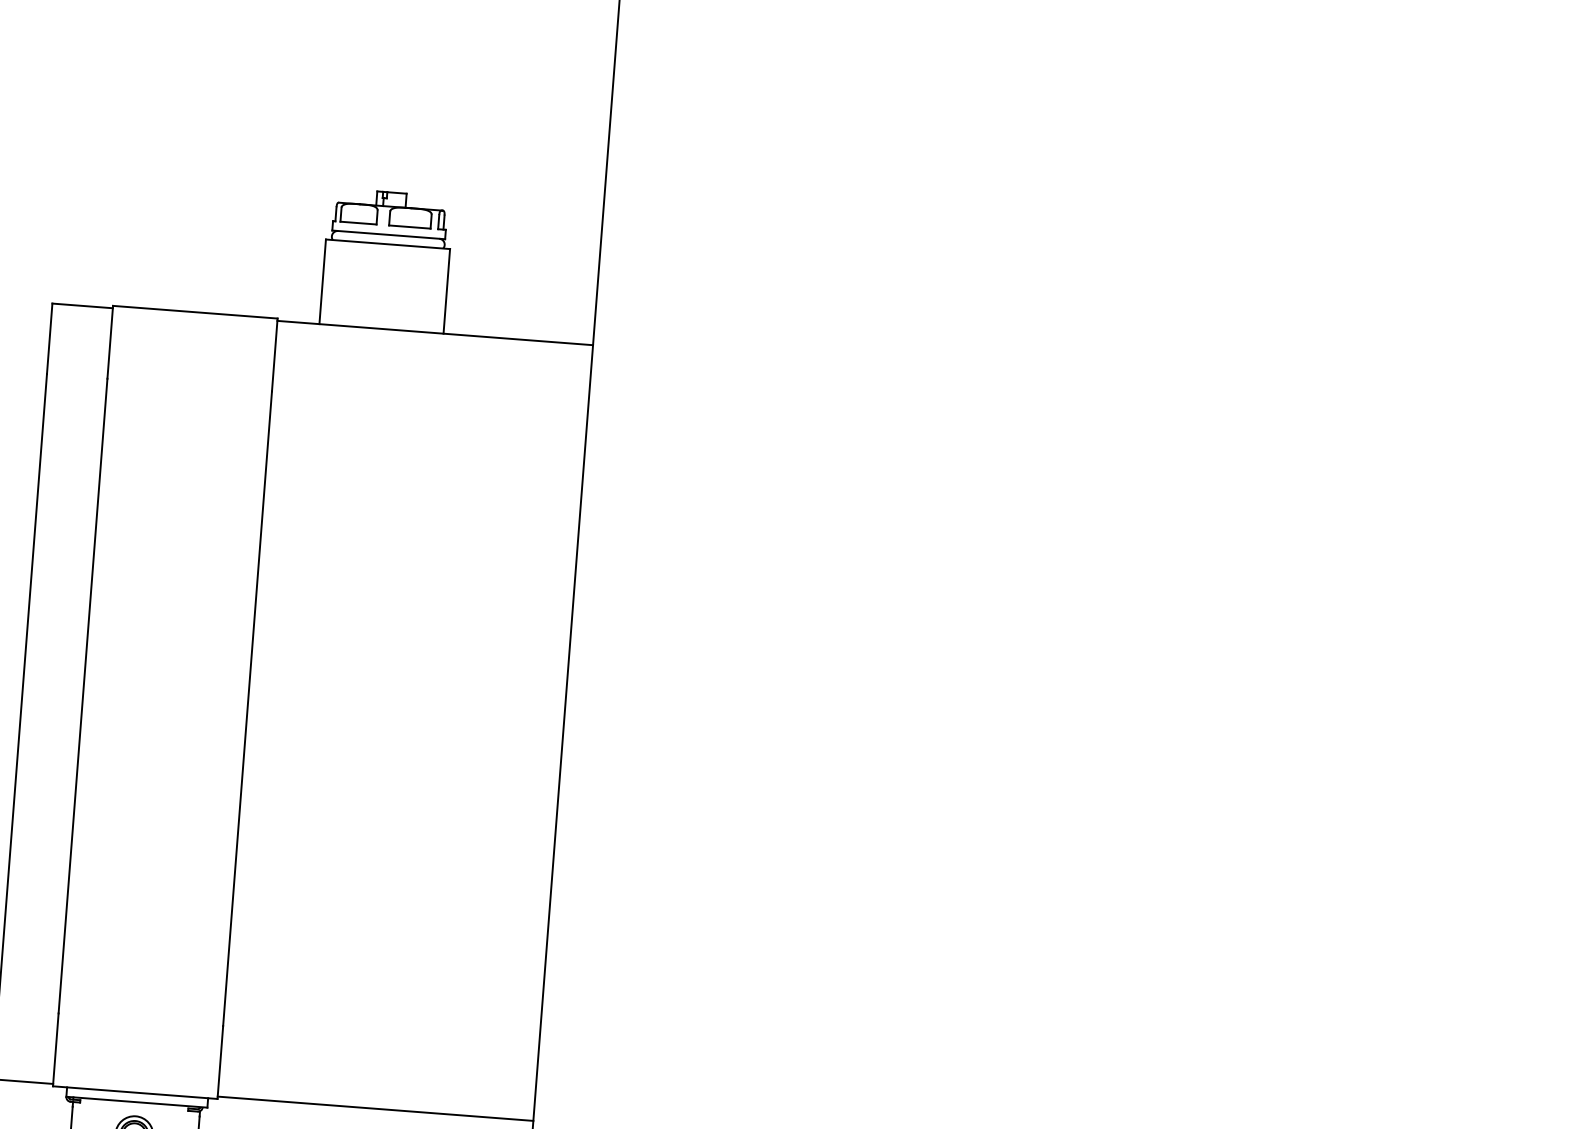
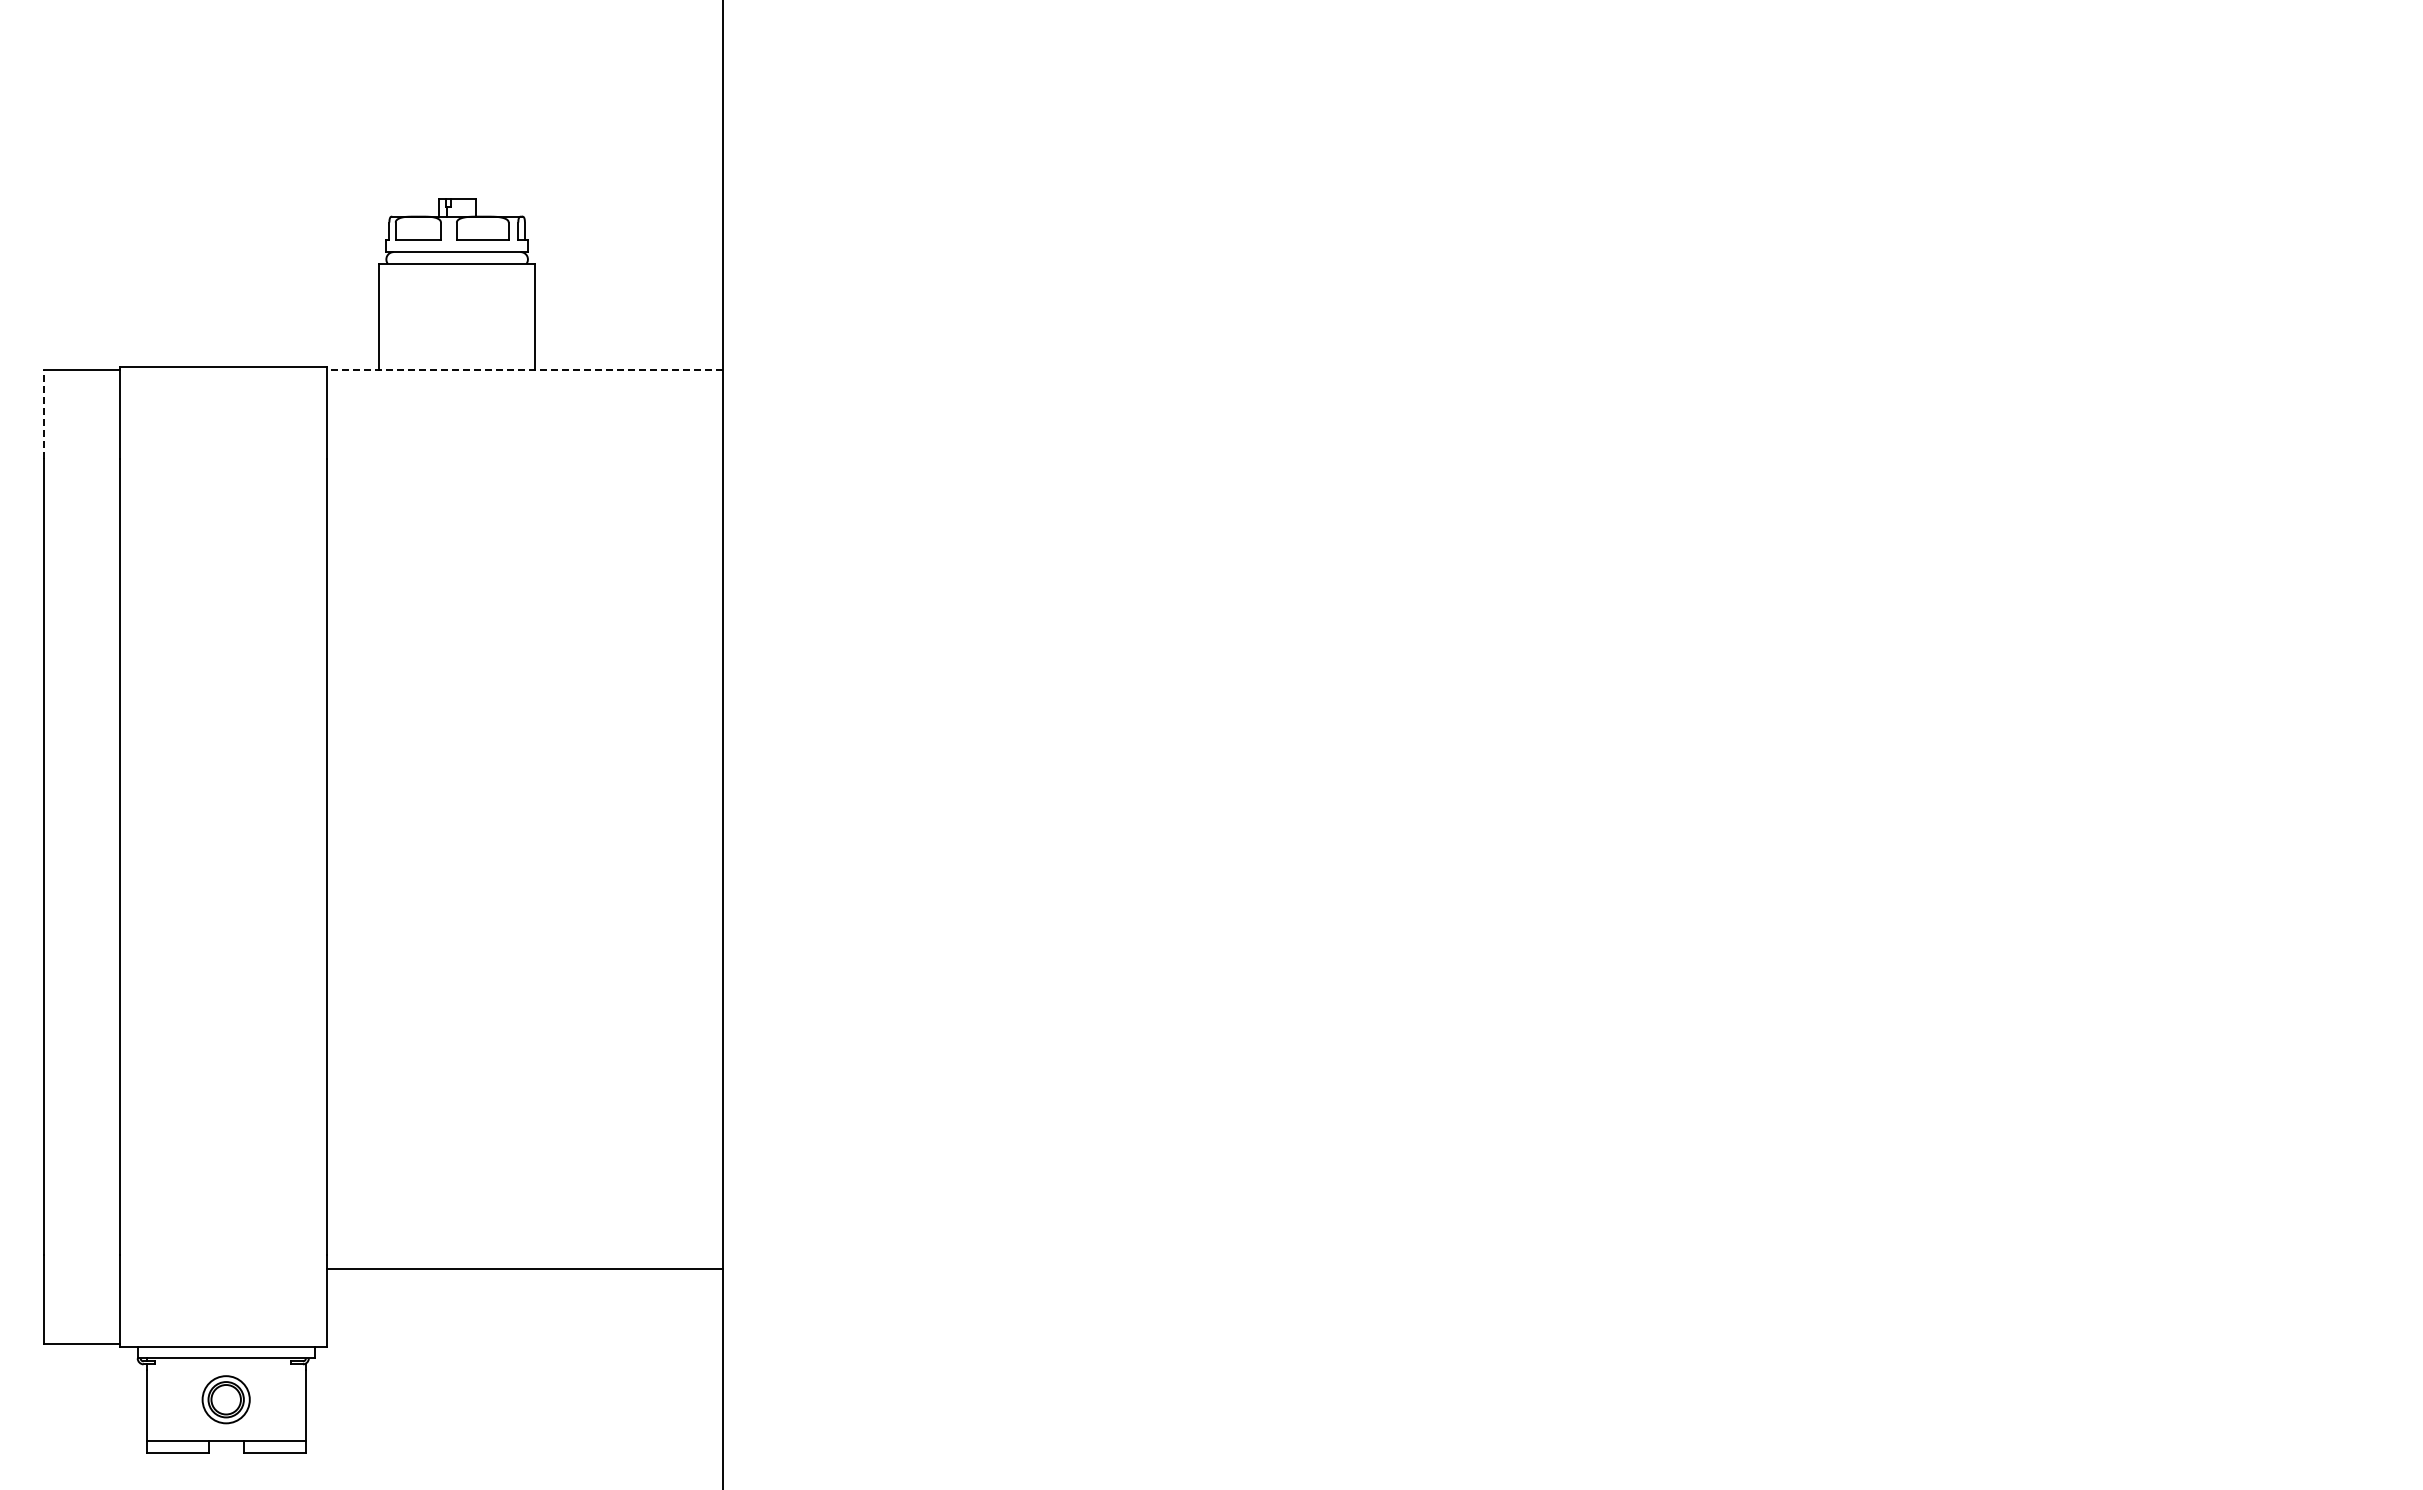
line: (435, 333) -> (524, 370), solid -> dashed
line: (50, 338) -> (44, 413), solid -> dashed
line: (375, 1108) -> (524, 1268), moved

